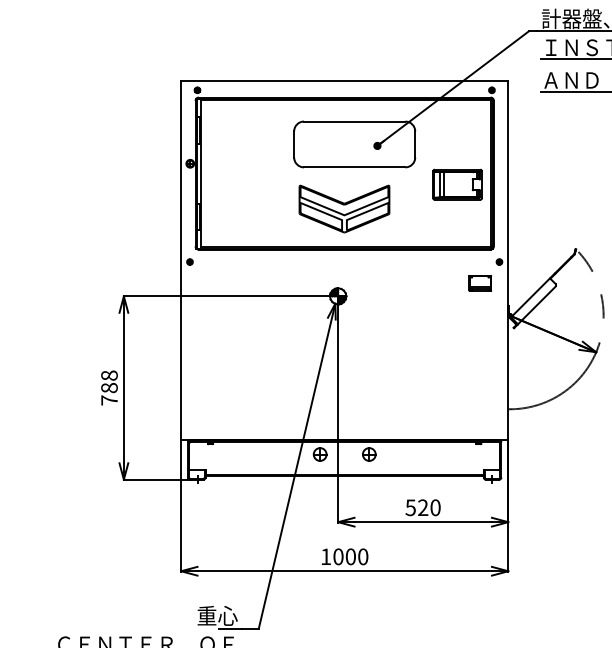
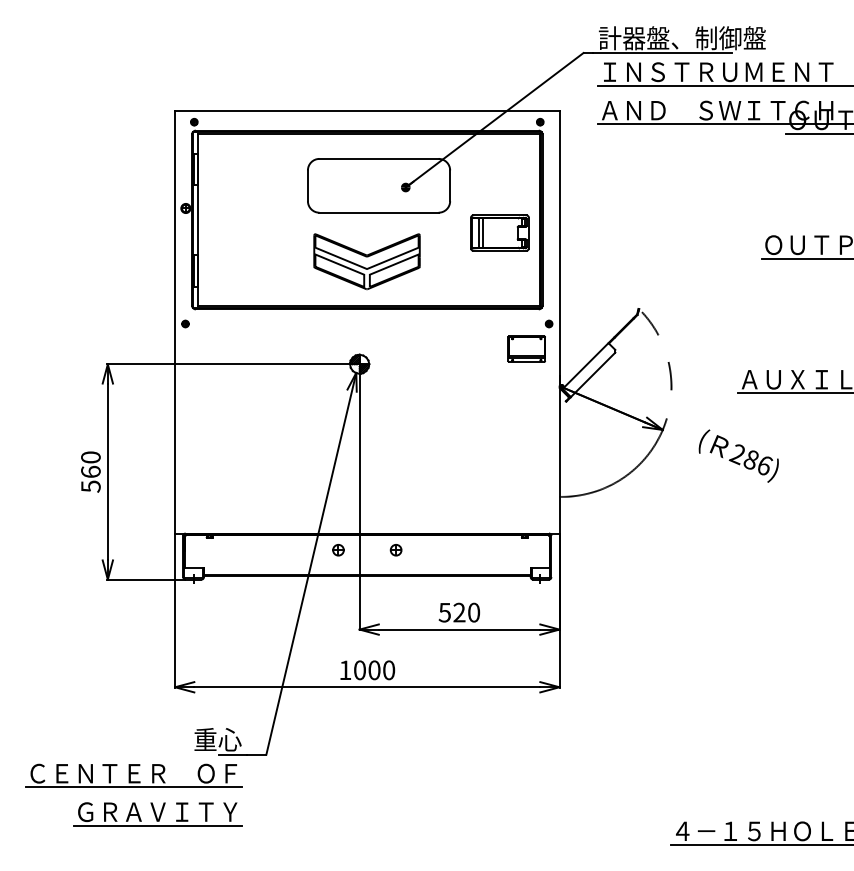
part: (480, 282) -> (526, 348), size x1.43
text: (109, 387) -> (90, 471), 788 -> 560
part: (320, 454) -> (338, 550), size x0.71
part: (368, 454) -> (395, 550), size x0.71

